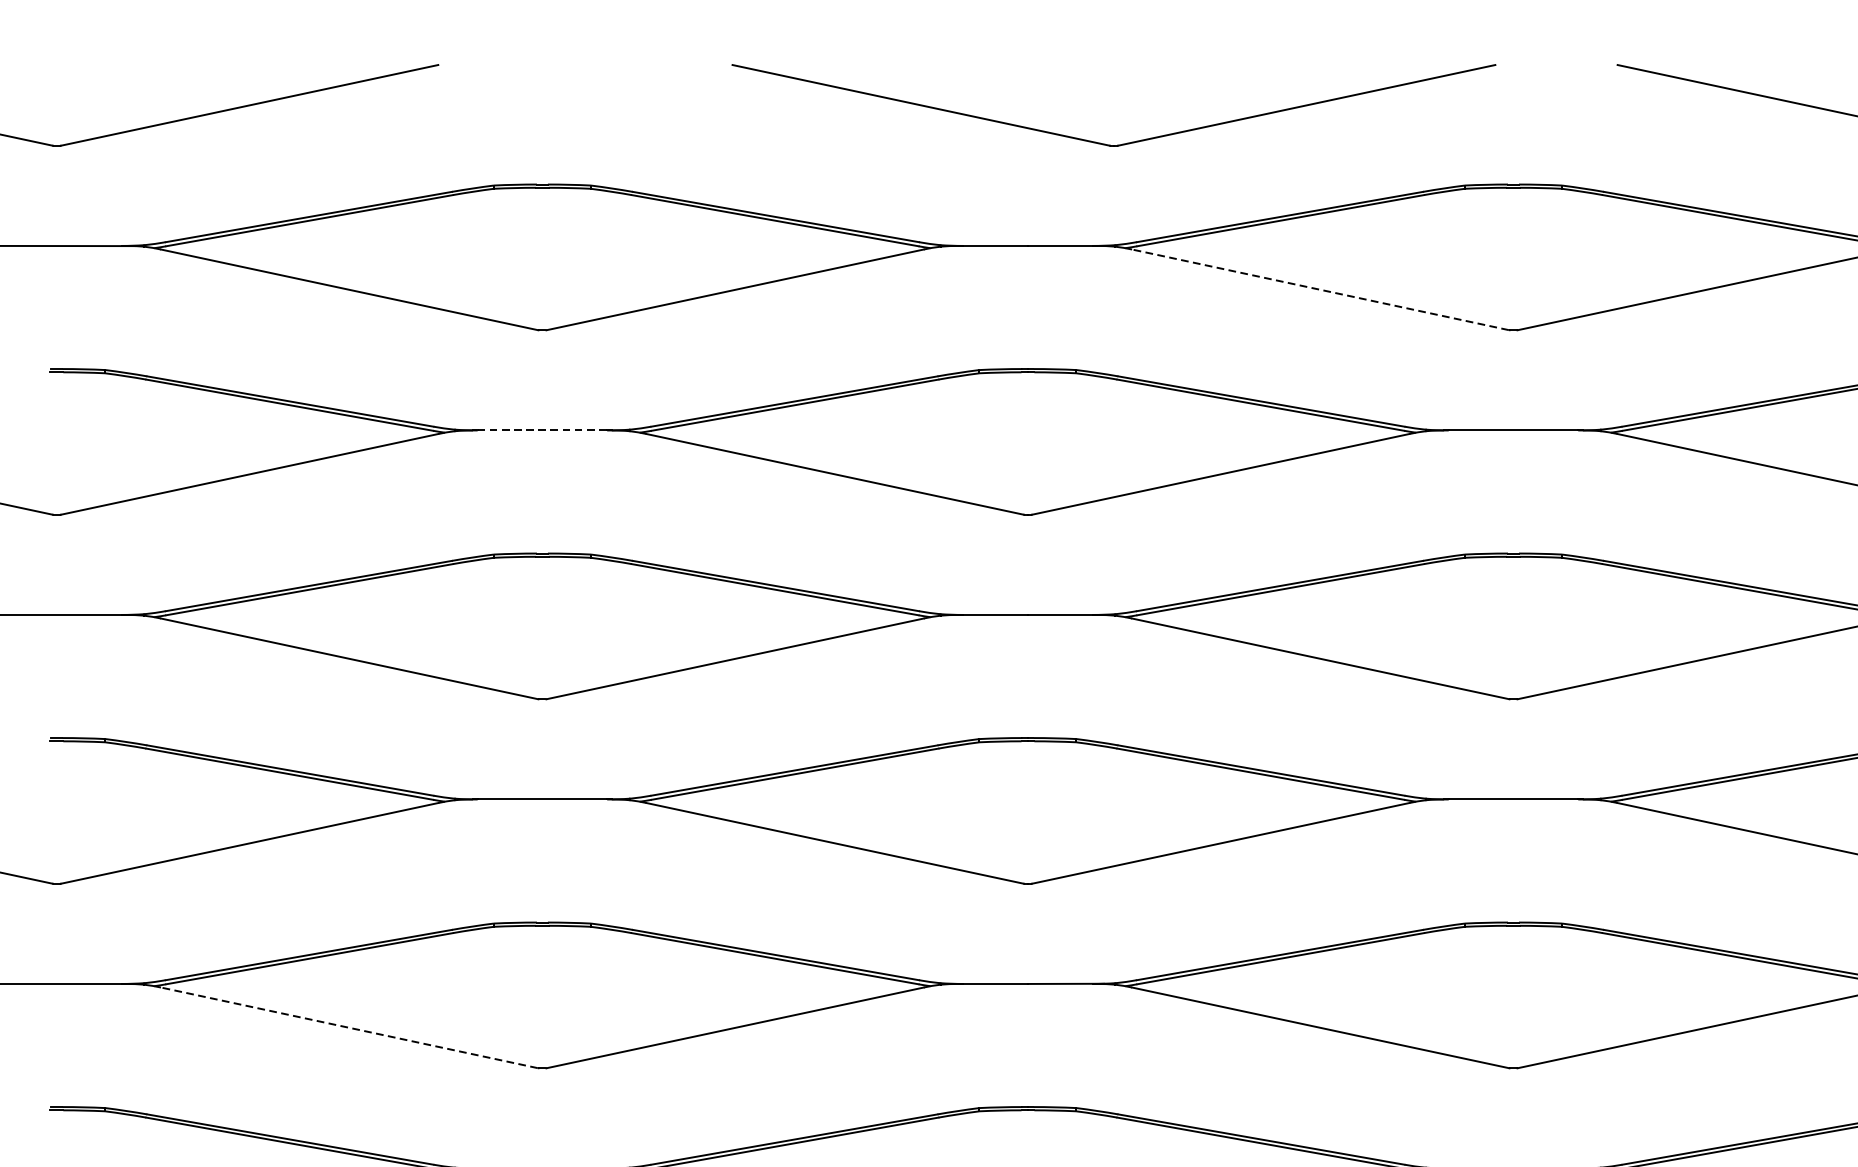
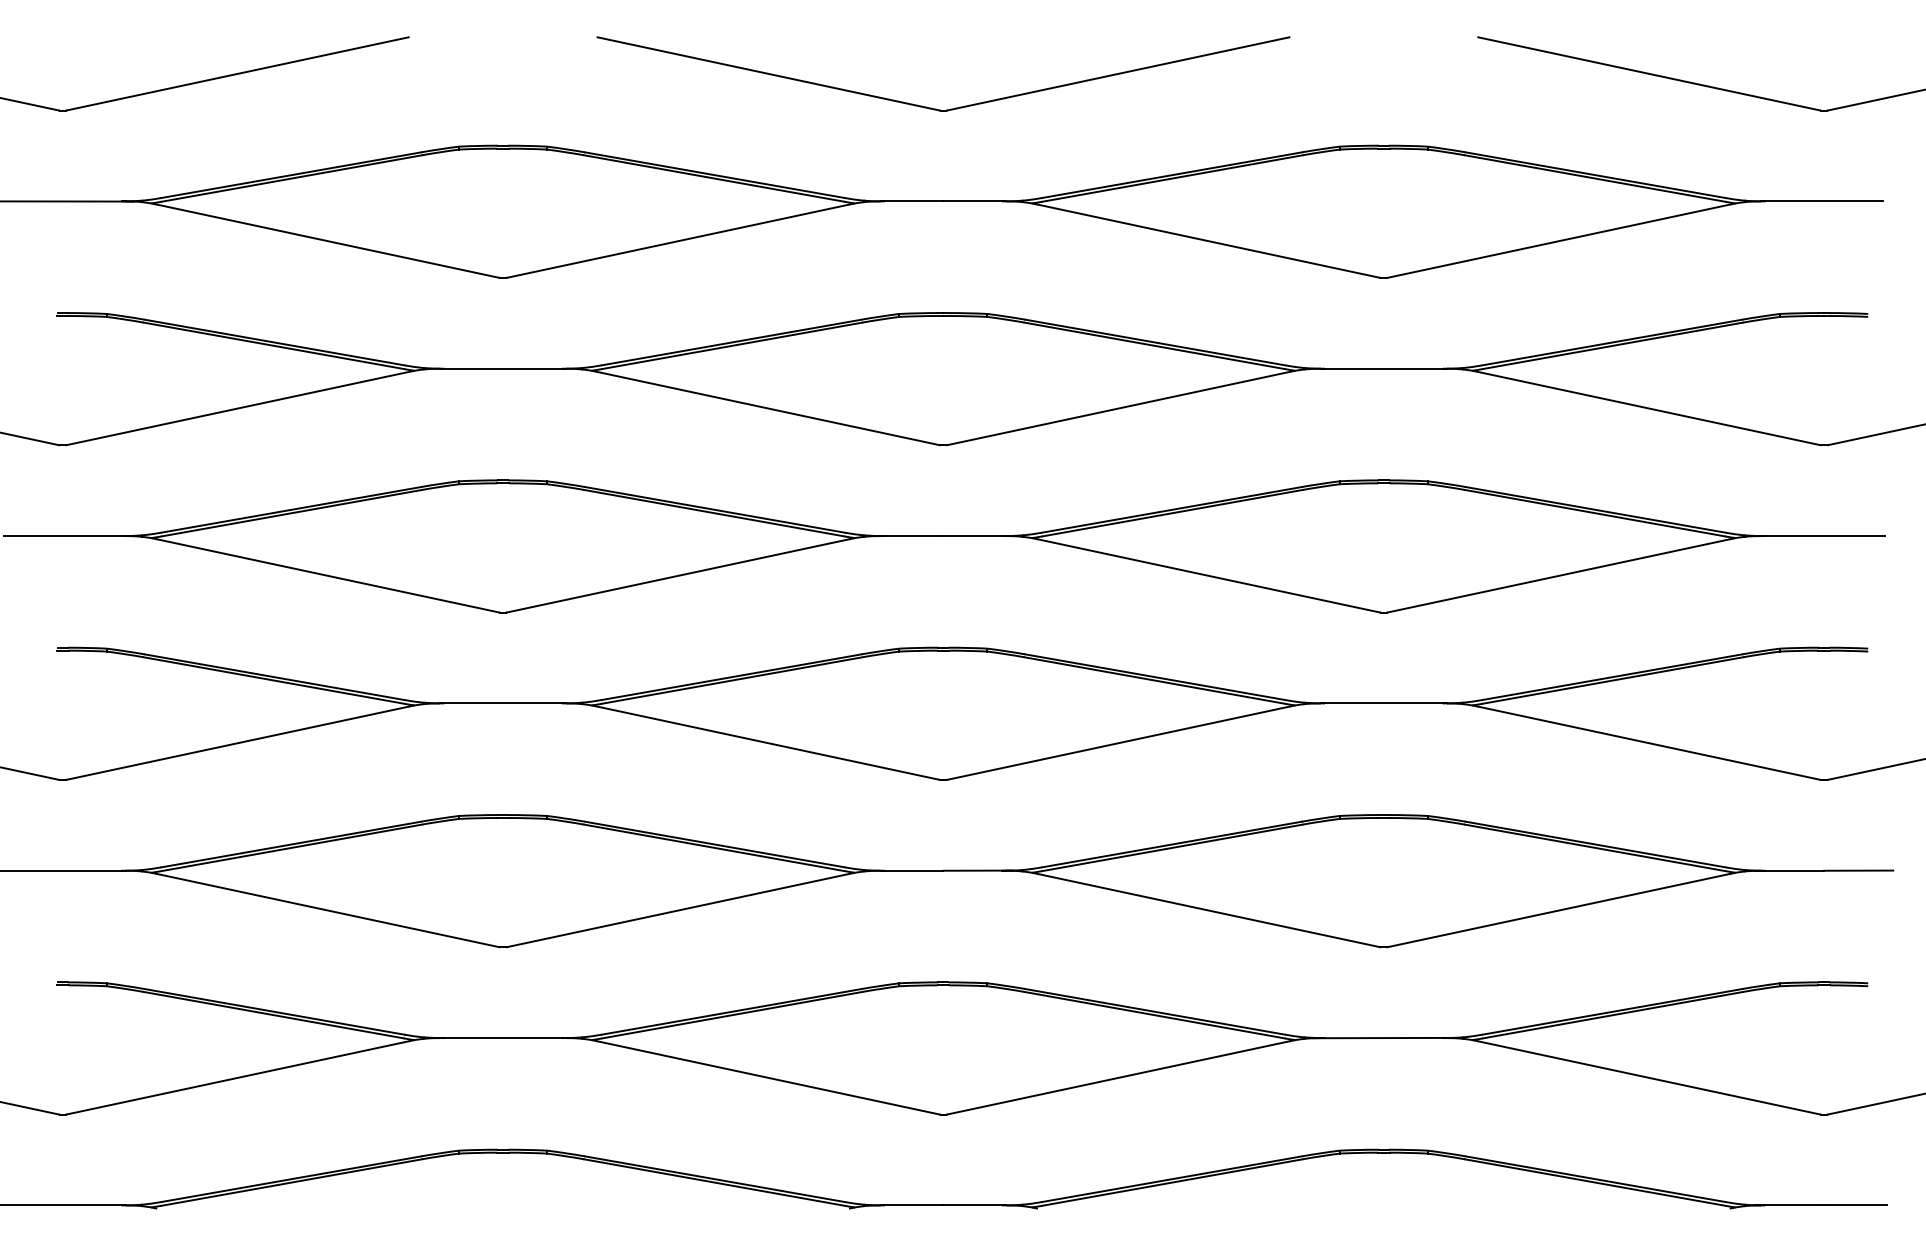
part: (1106, 143) -> (936, 108), moved
line: (1320, 290) -> (1208, 241), dashed -> solid
line: (542, 430) -> (503, 368), dashed -> solid
line: (349, 1027) -> (328, 910), dashed -> solid

